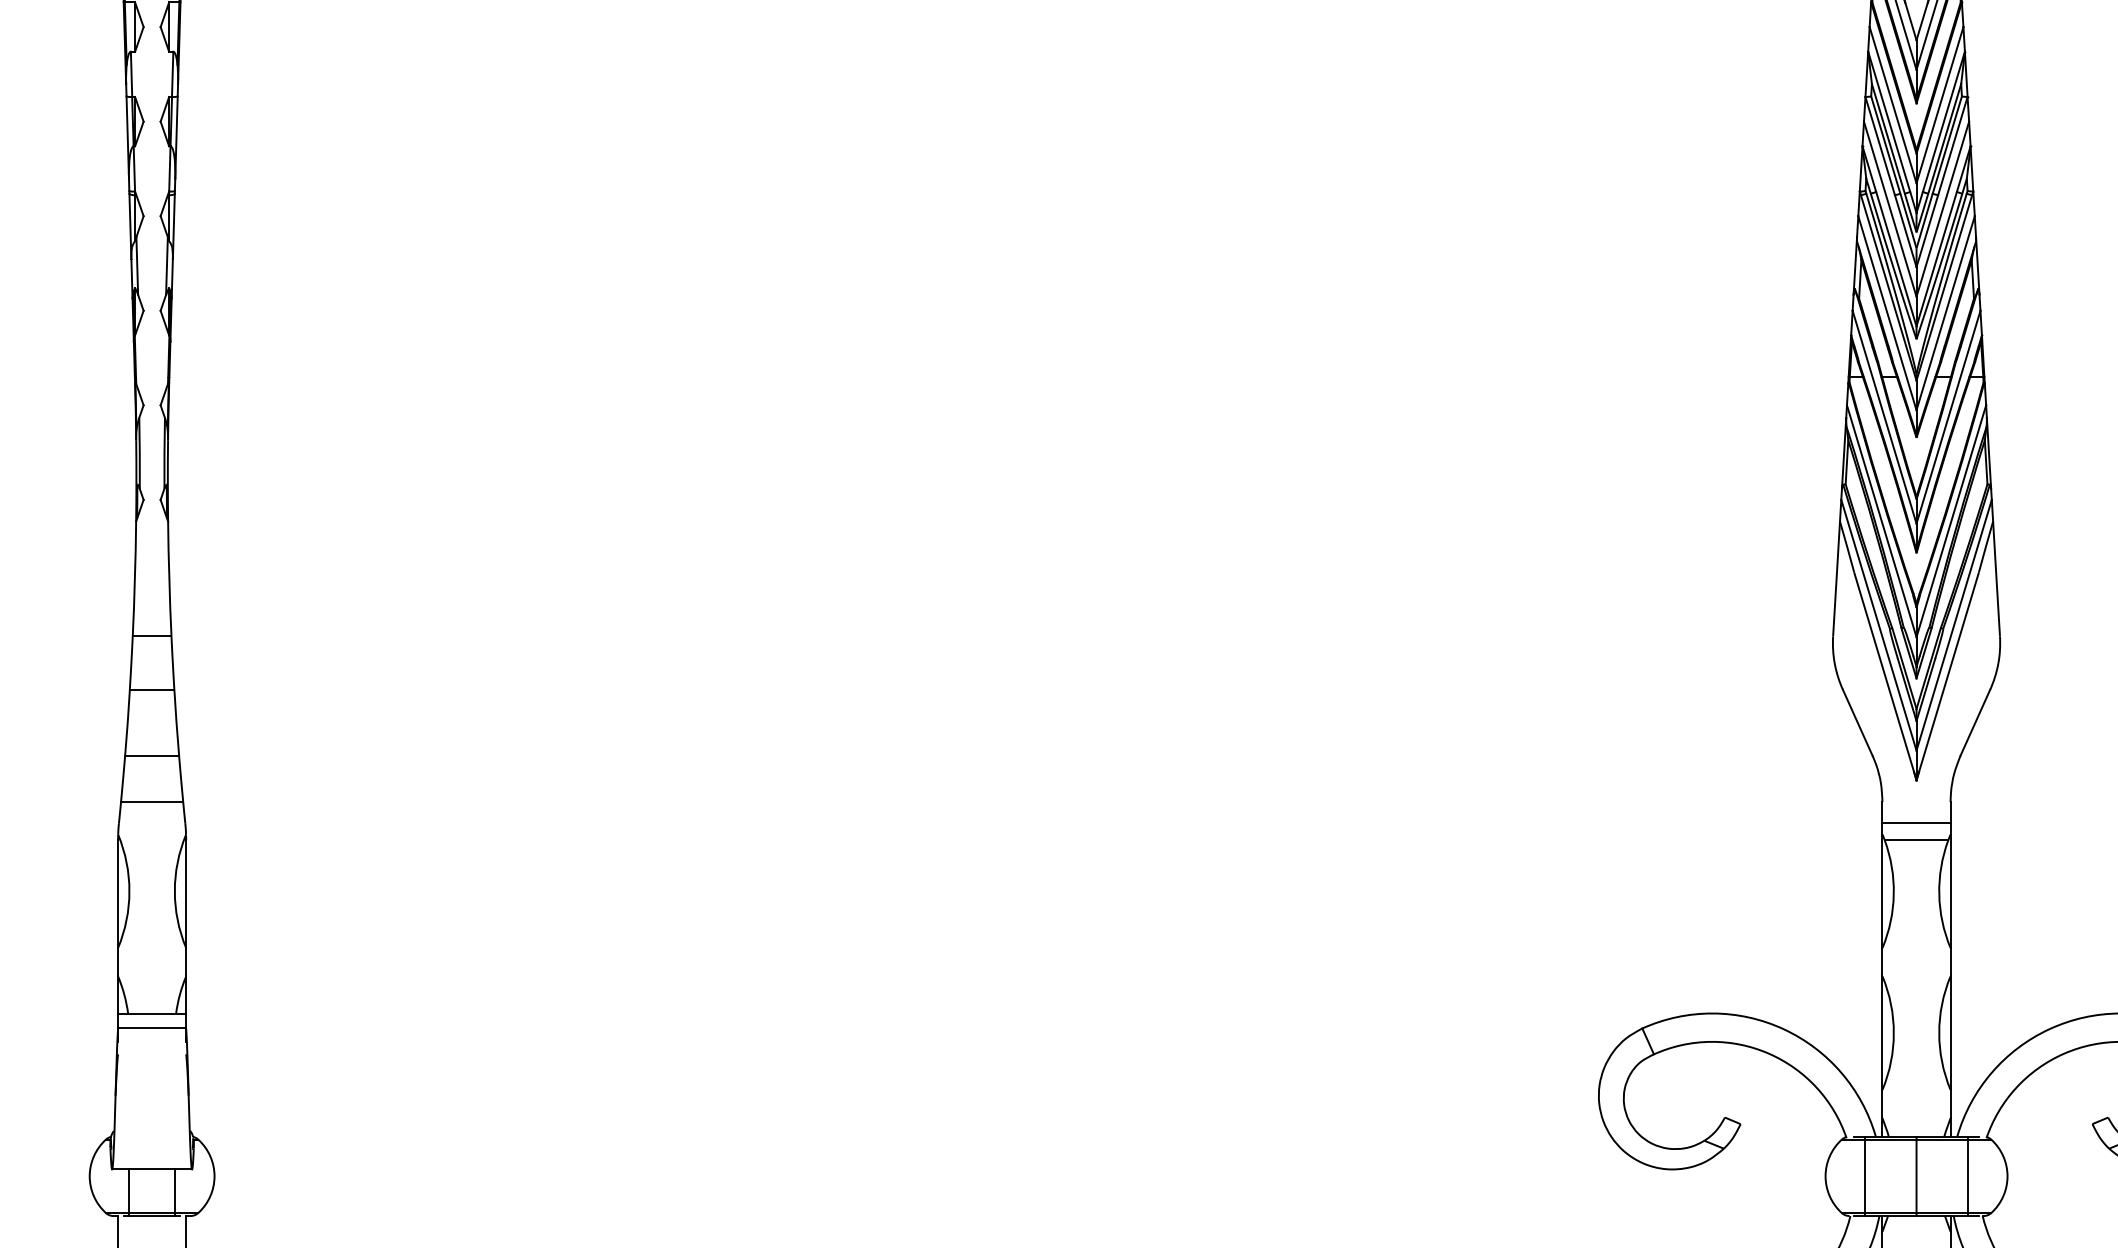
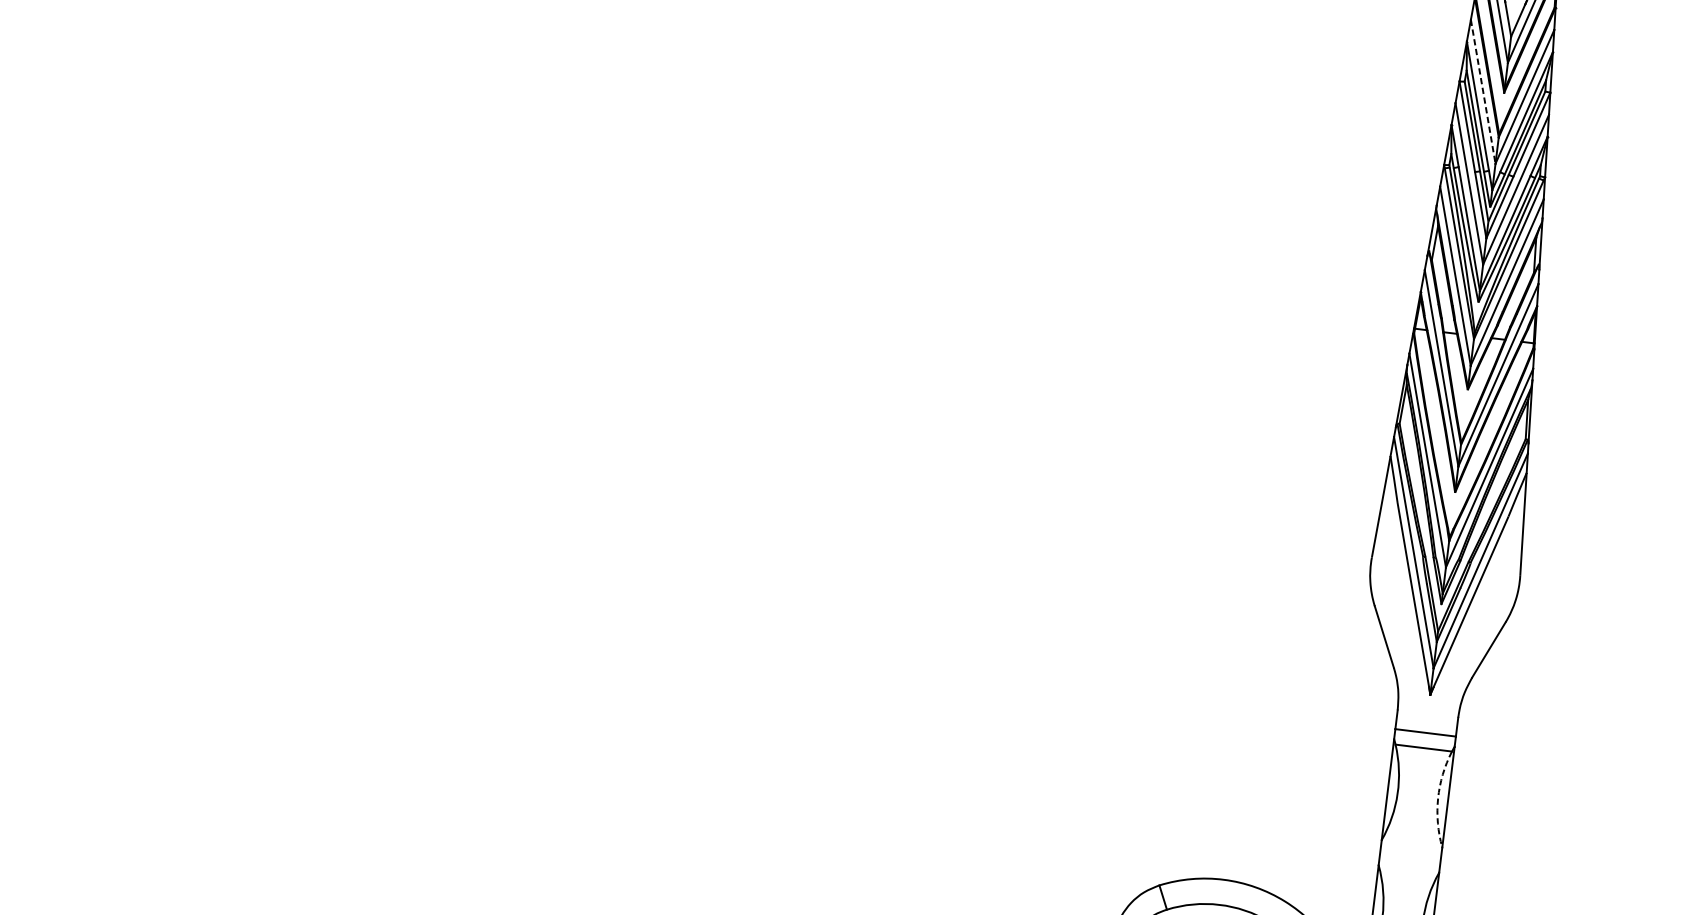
line: (1893, 105) -> (1483, 92), solid -> dashed
arc: (1939, 894) -> (1438, 798), solid -> dashed

